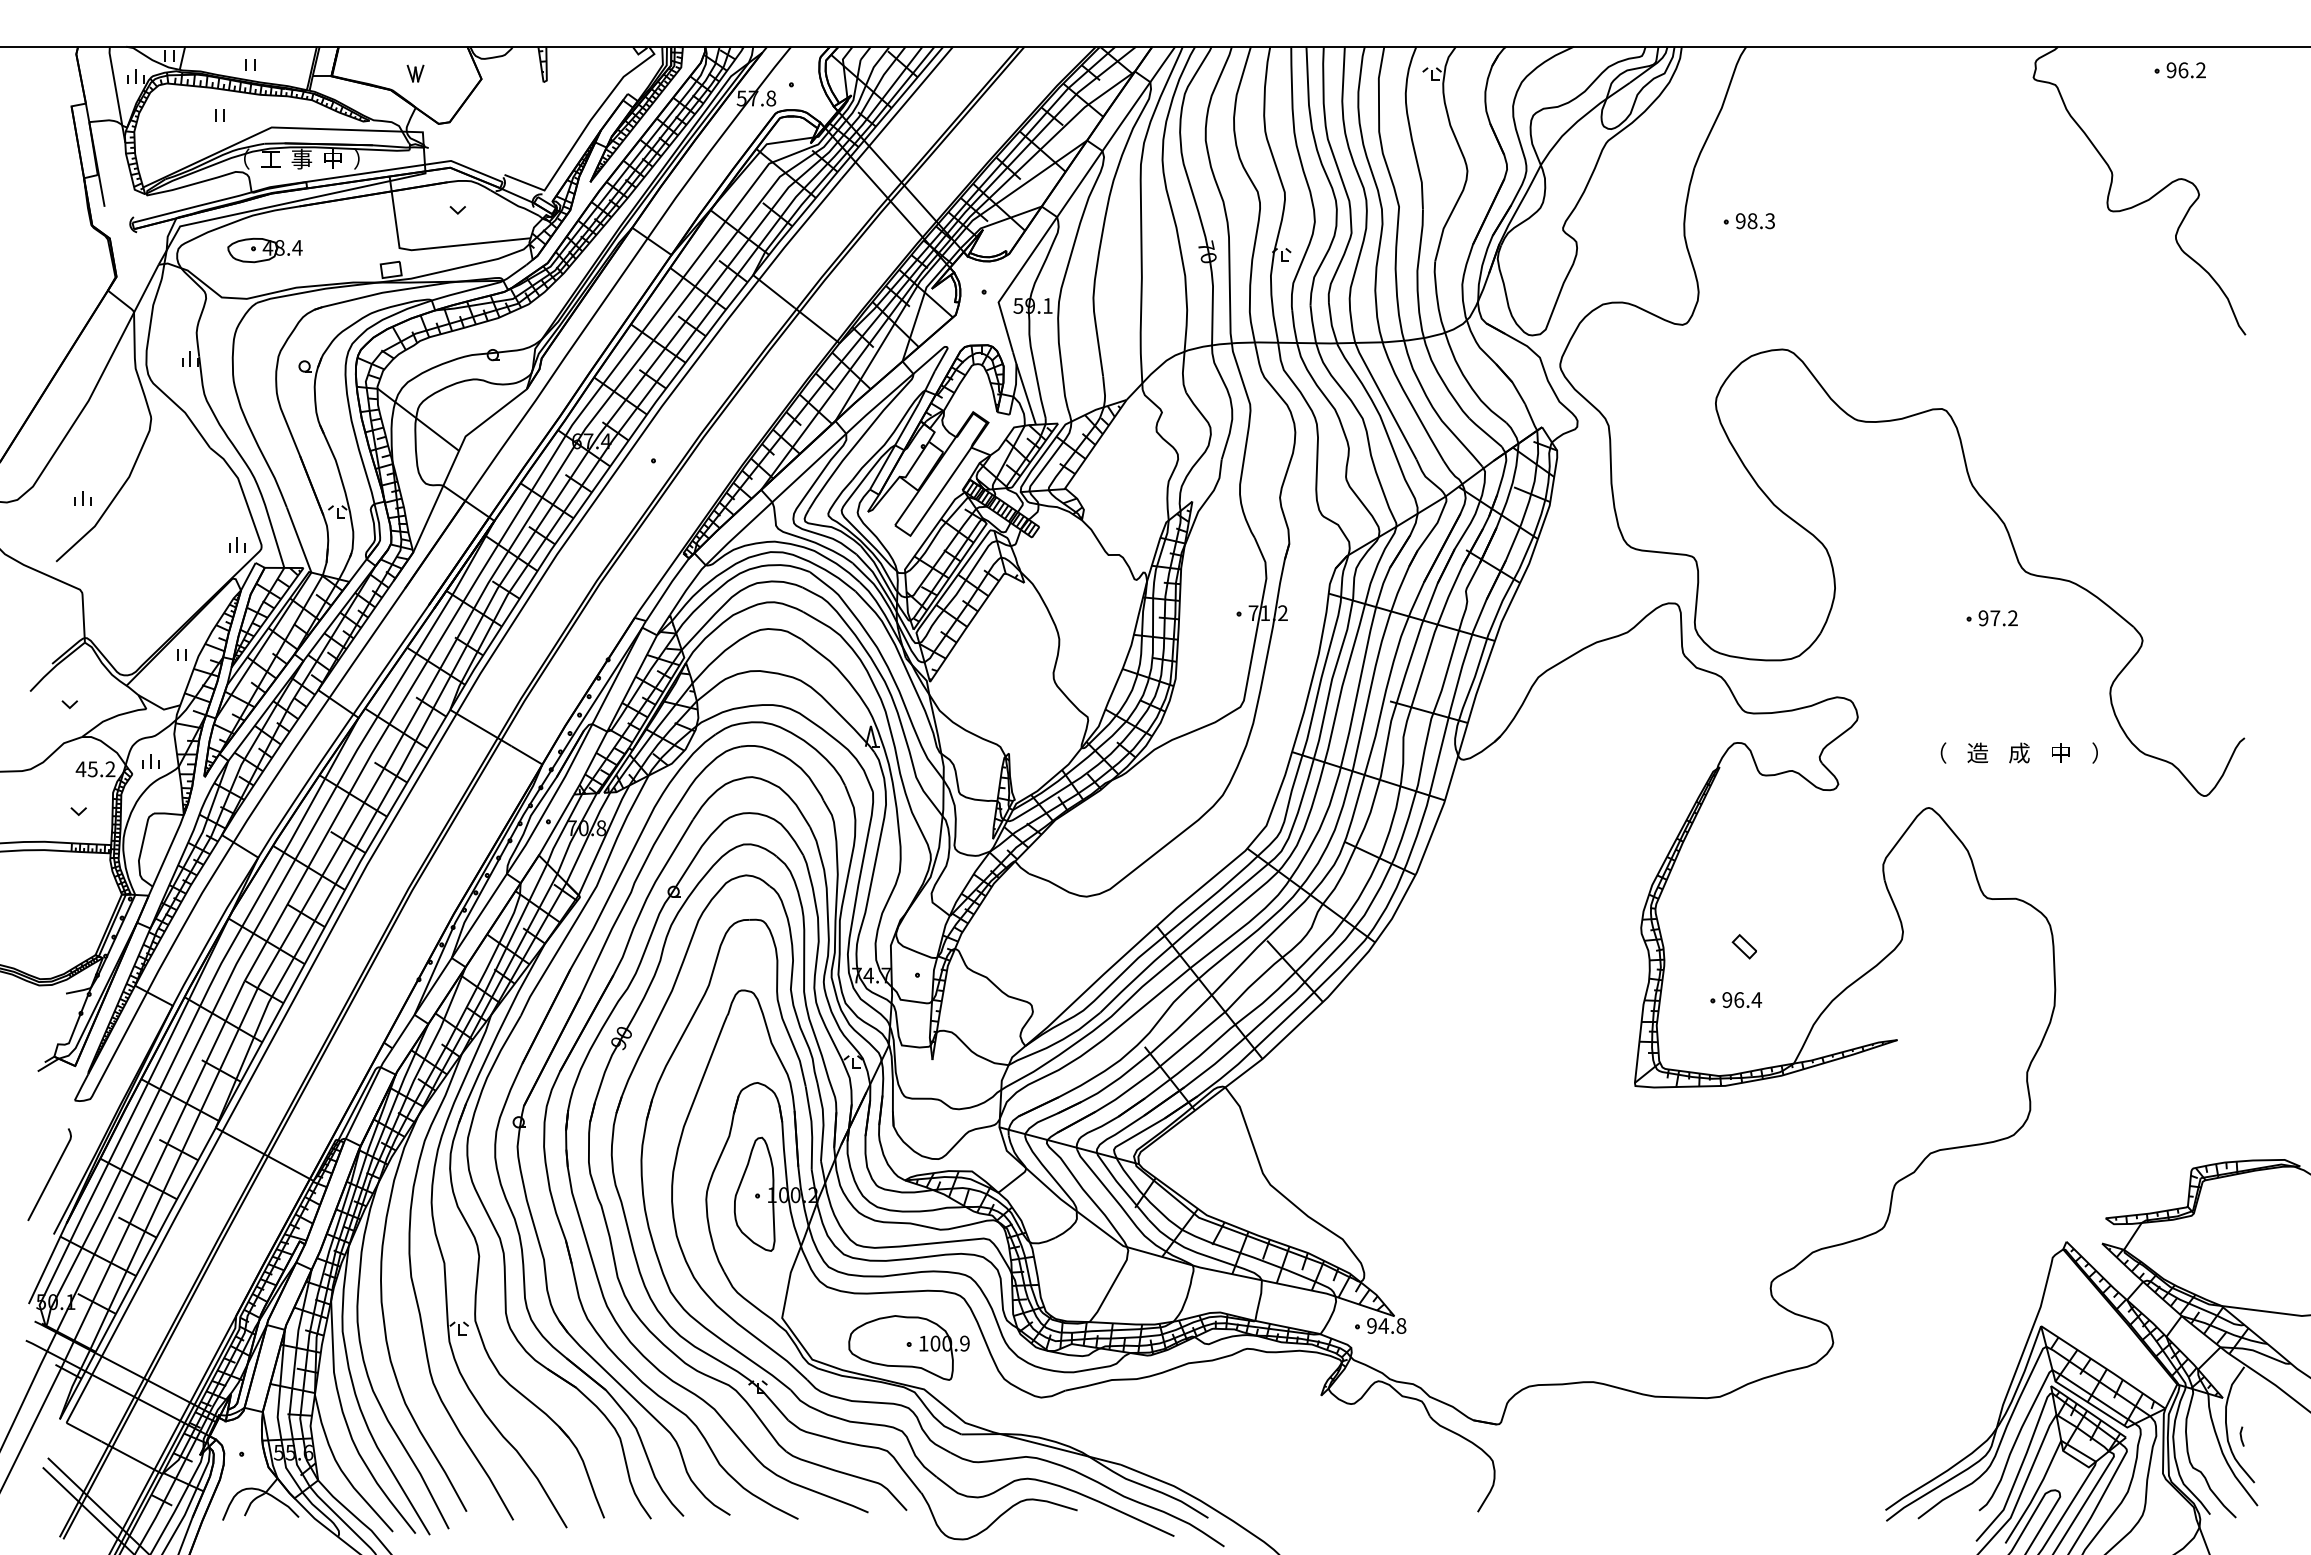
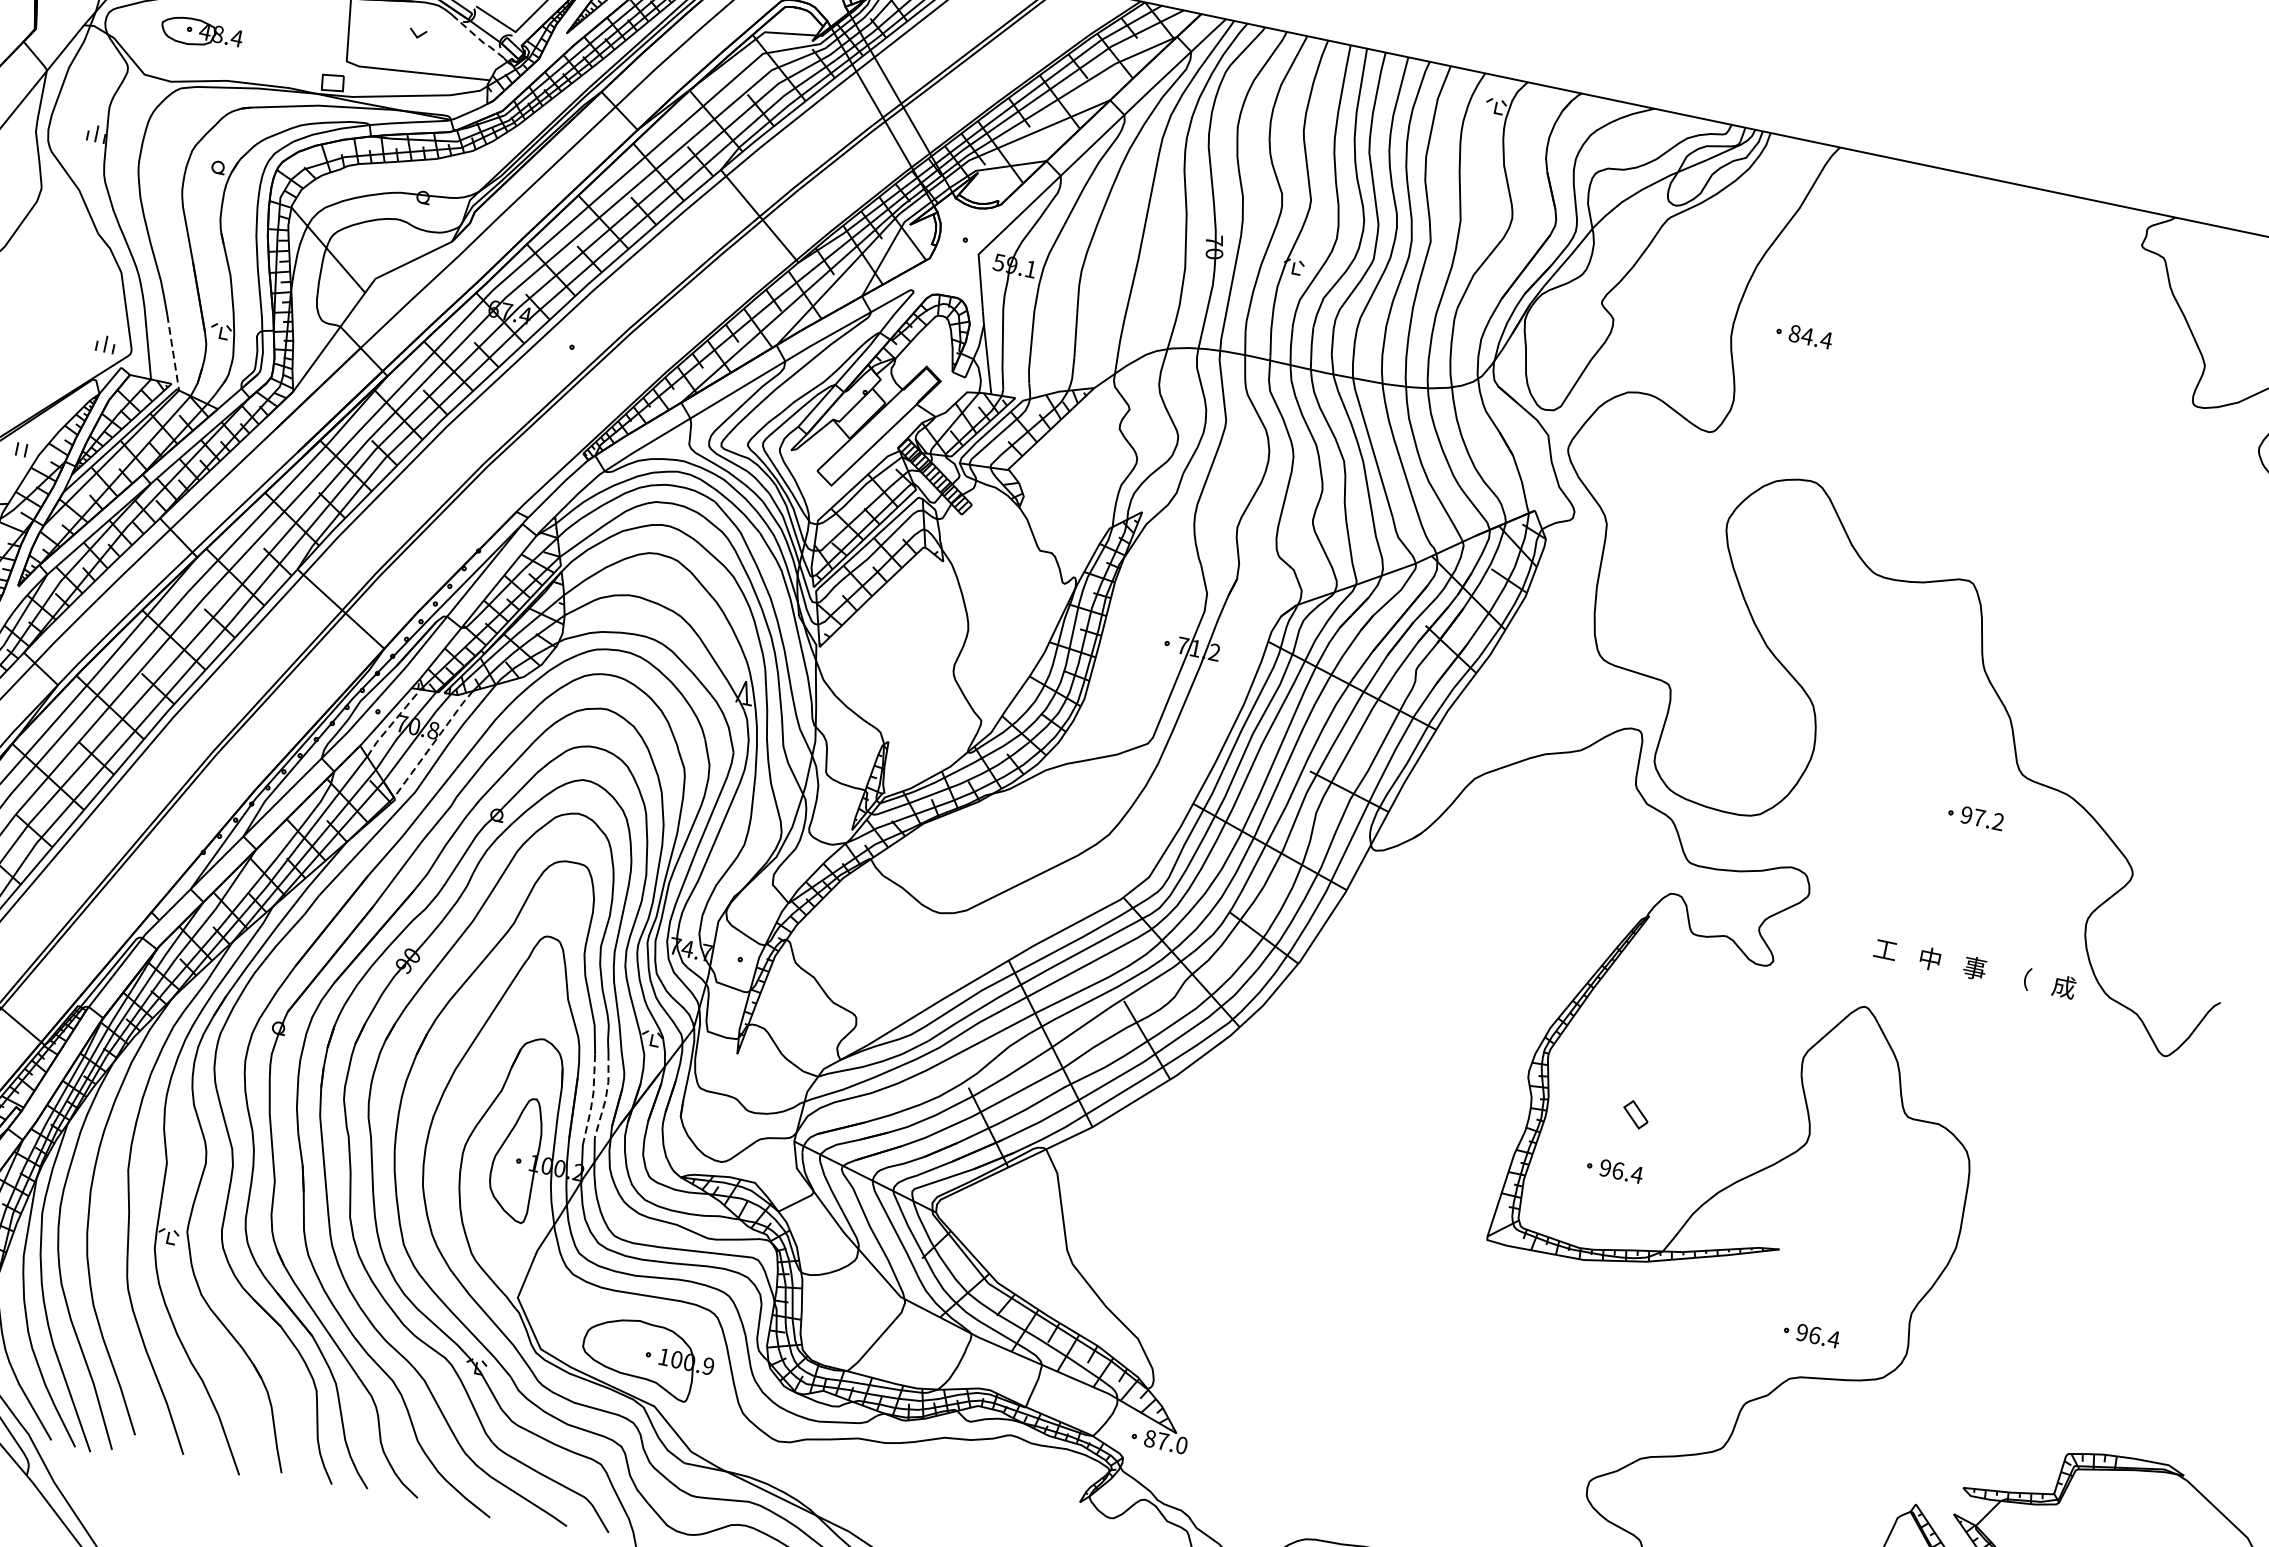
line: (515, 204) -> (481, 40), solid -> dashed
text: (1755, 221) -> (1810, 337), 98.3 -> 84.4
line: (299, 540) -> (173, 353), solid -> dashed
text: (1936, 752) -> (1885, 949), （ -> 工
text: (1977, 752) -> (1930, 958), 造 -> 中
text: (2019, 752) -> (1975, 967), 成 -> 事
text: (2061, 752) -> (2020, 977), 中 -> （
text: (2102, 752) -> (2064, 986), ） -> 成
line: (563, 829) -> (392, 723), solid -> dashed
line: (603, 839) -> (433, 743), solid -> dashed
part: (1942, 1109) -> (1812, 1334), added
line: (823, 1121) -> (606, 1095), solid -> dashed
line: (811, 1128) -> (591, 1100), solid -> dashed
text: (1386, 1325) -> (1165, 1441), 94.8 -> 87.0

